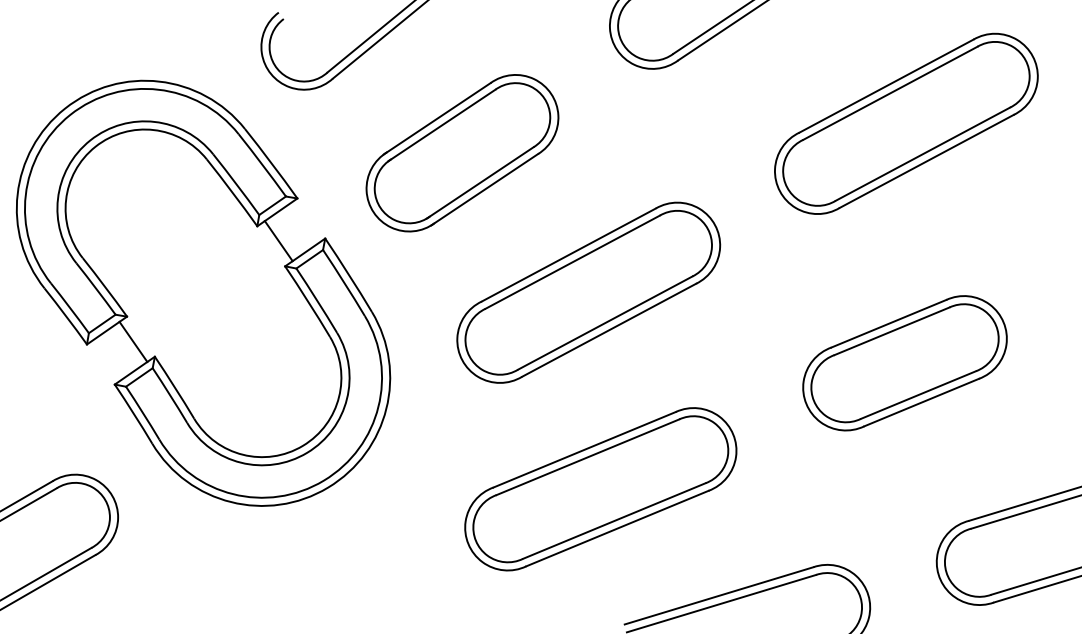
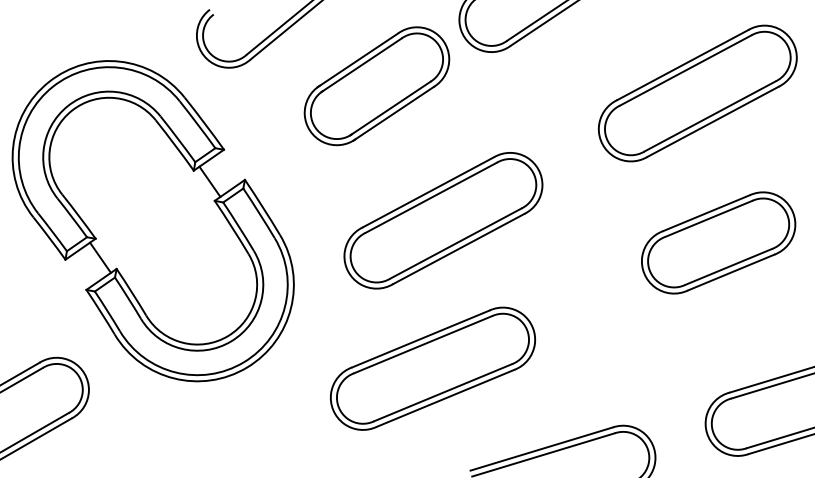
part: (906, 123) -> (697, 93), moved
part: (462, 153) -> (376, 86), moved
part: (904, 363) -> (718, 243), moved
part: (600, 489) -> (432, 368), moved

